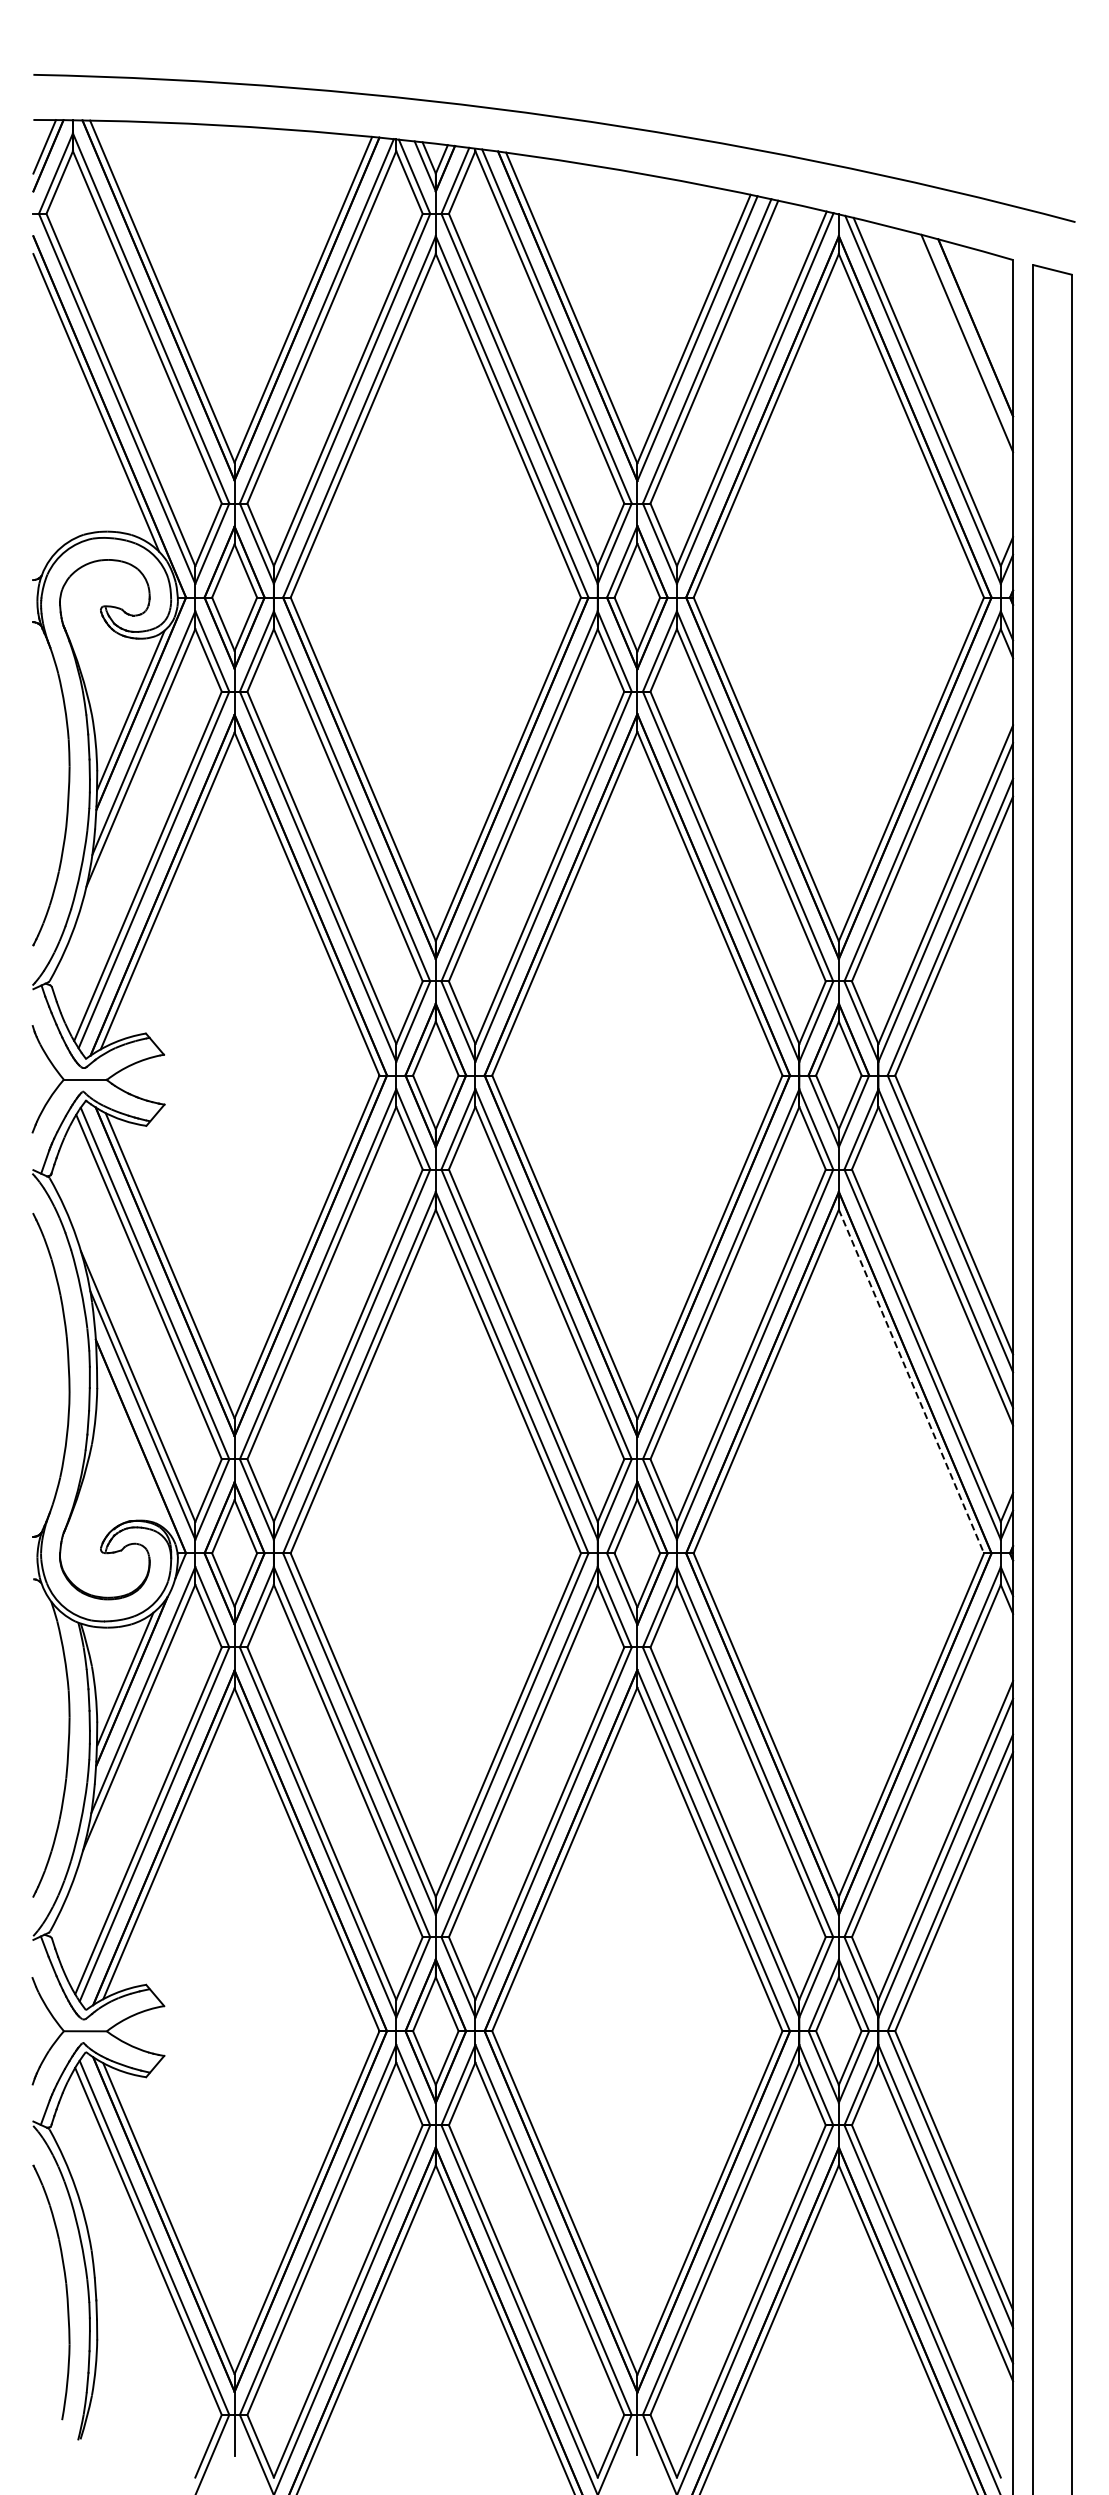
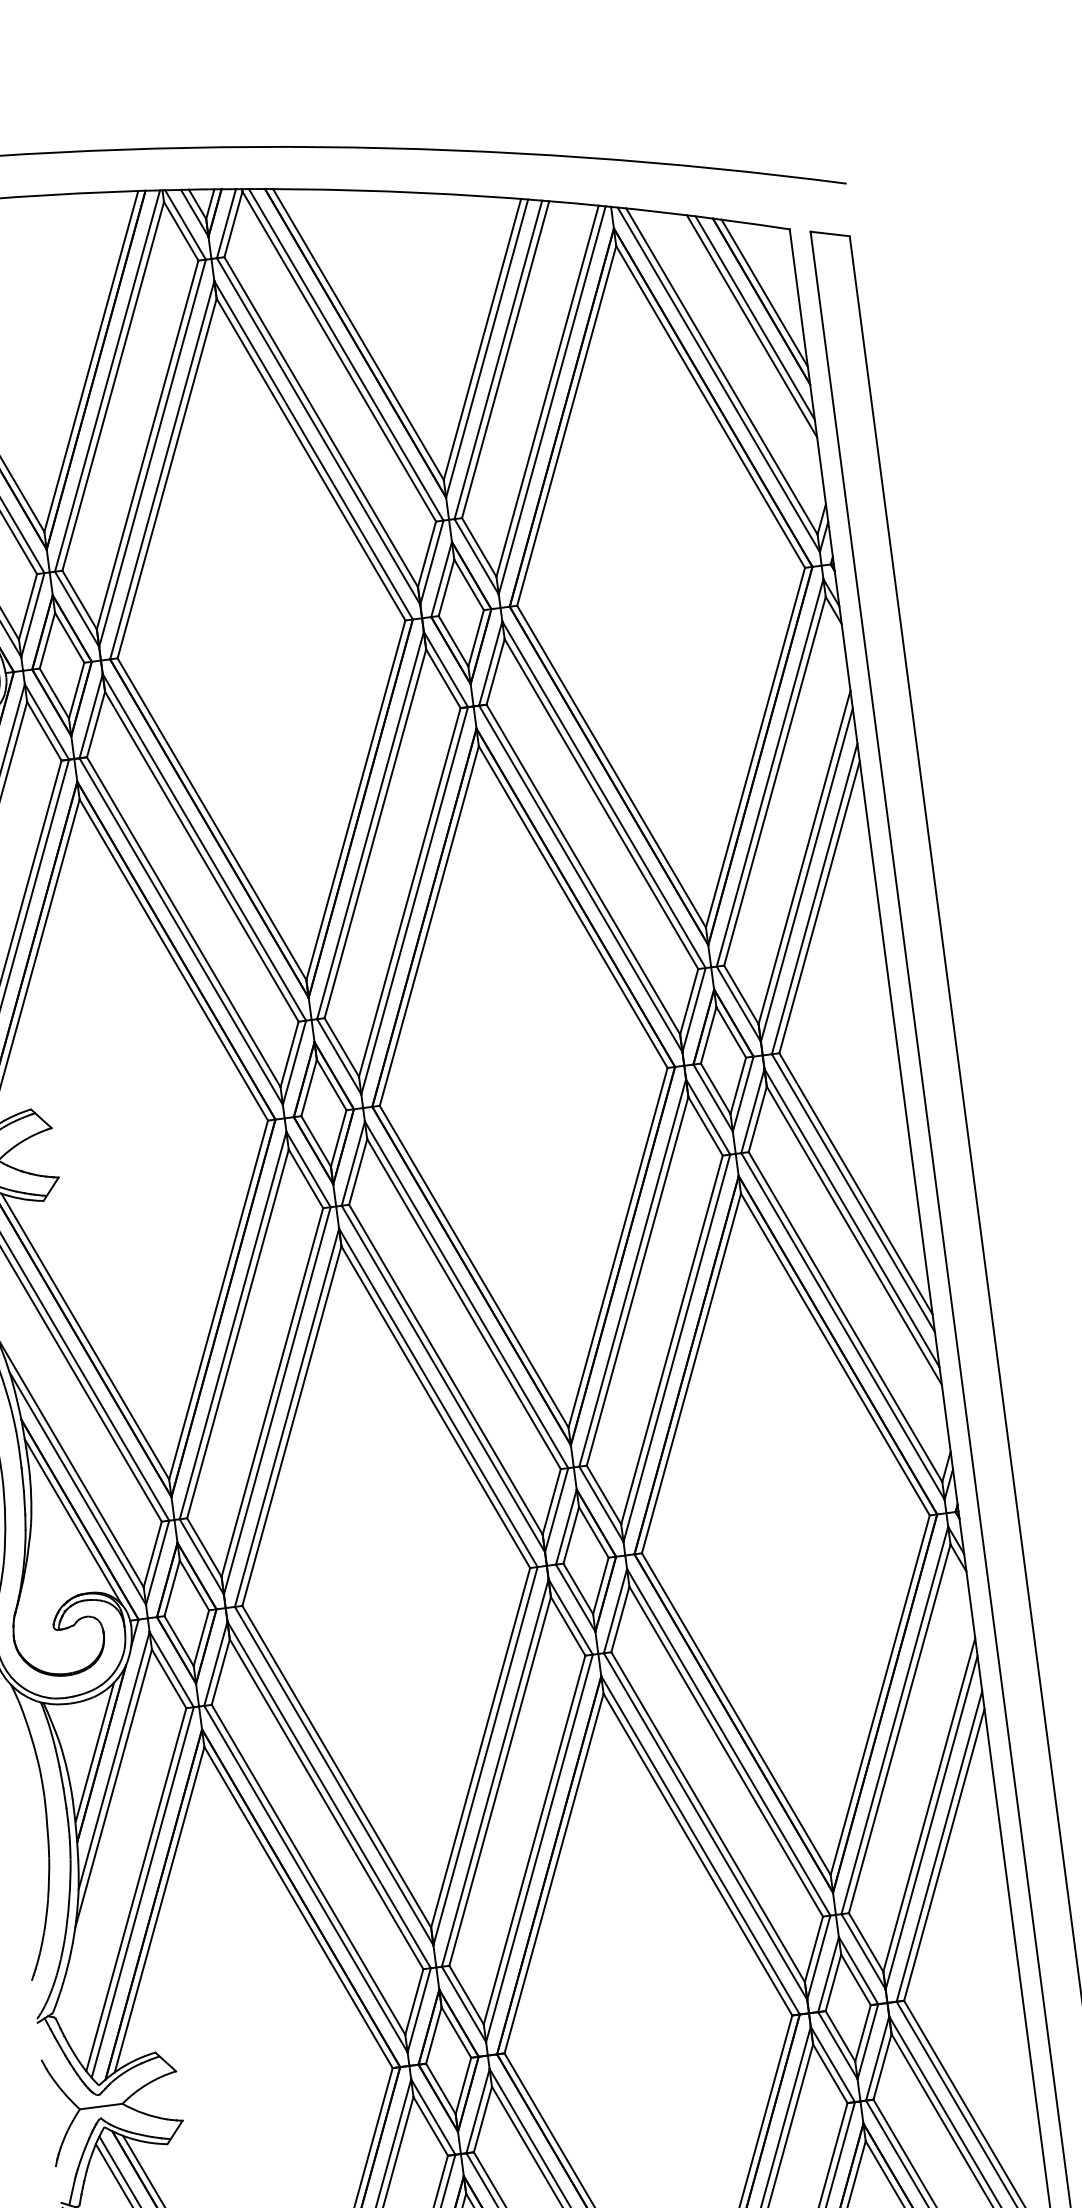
line: (979, 319) -> (764, 292), added
line: (962, 350) -> (751, 325), added
line: (911, 1381) -> (835, 1354), dashed -> solid
line: (133, 1447) -> (72, 1521), added

